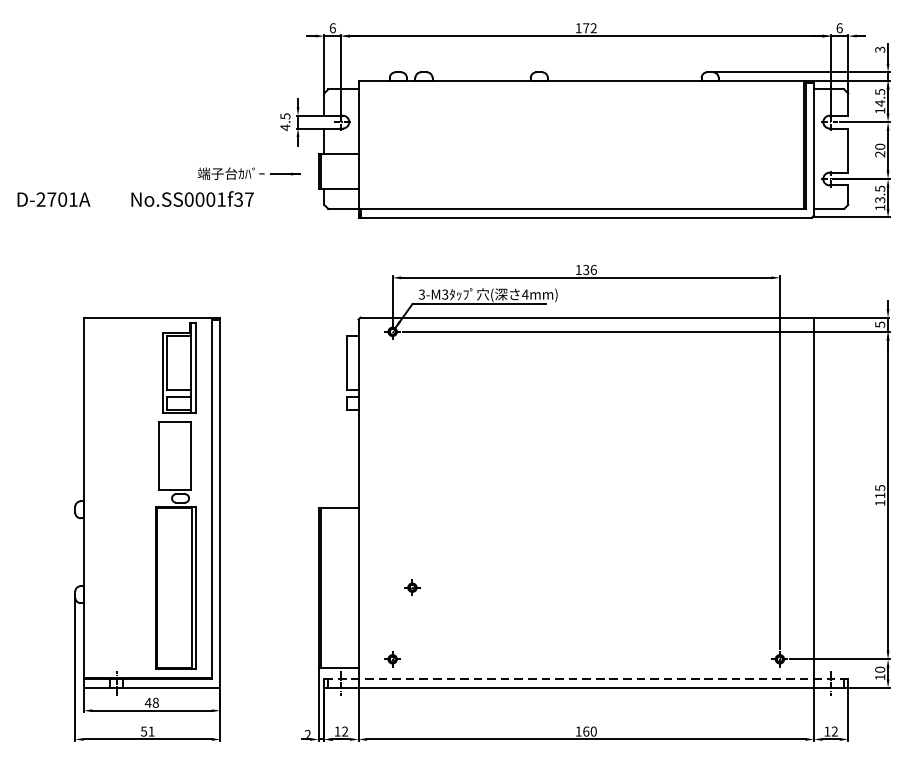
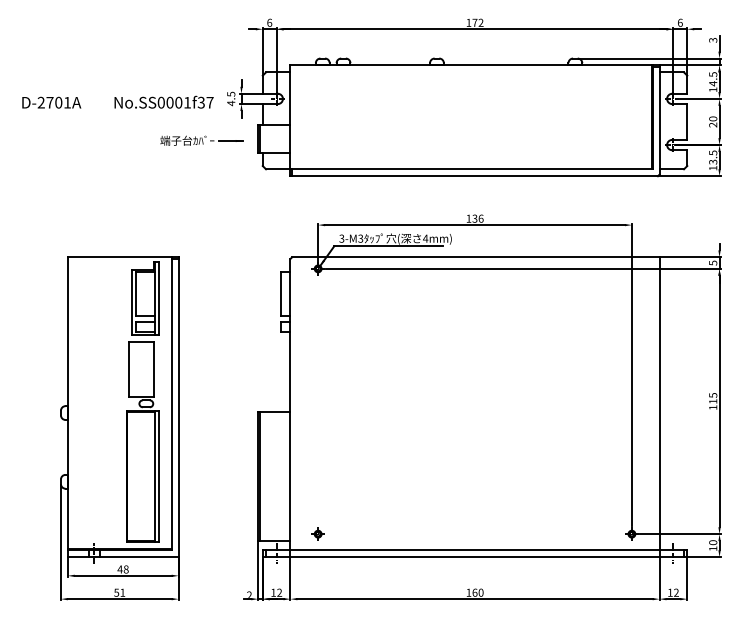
text: (135, 198) -> (117, 101), moved
part: (411, 586) -> (333, 475), removed
line: (586, 679) -> (475, 550), dashed -> solid

